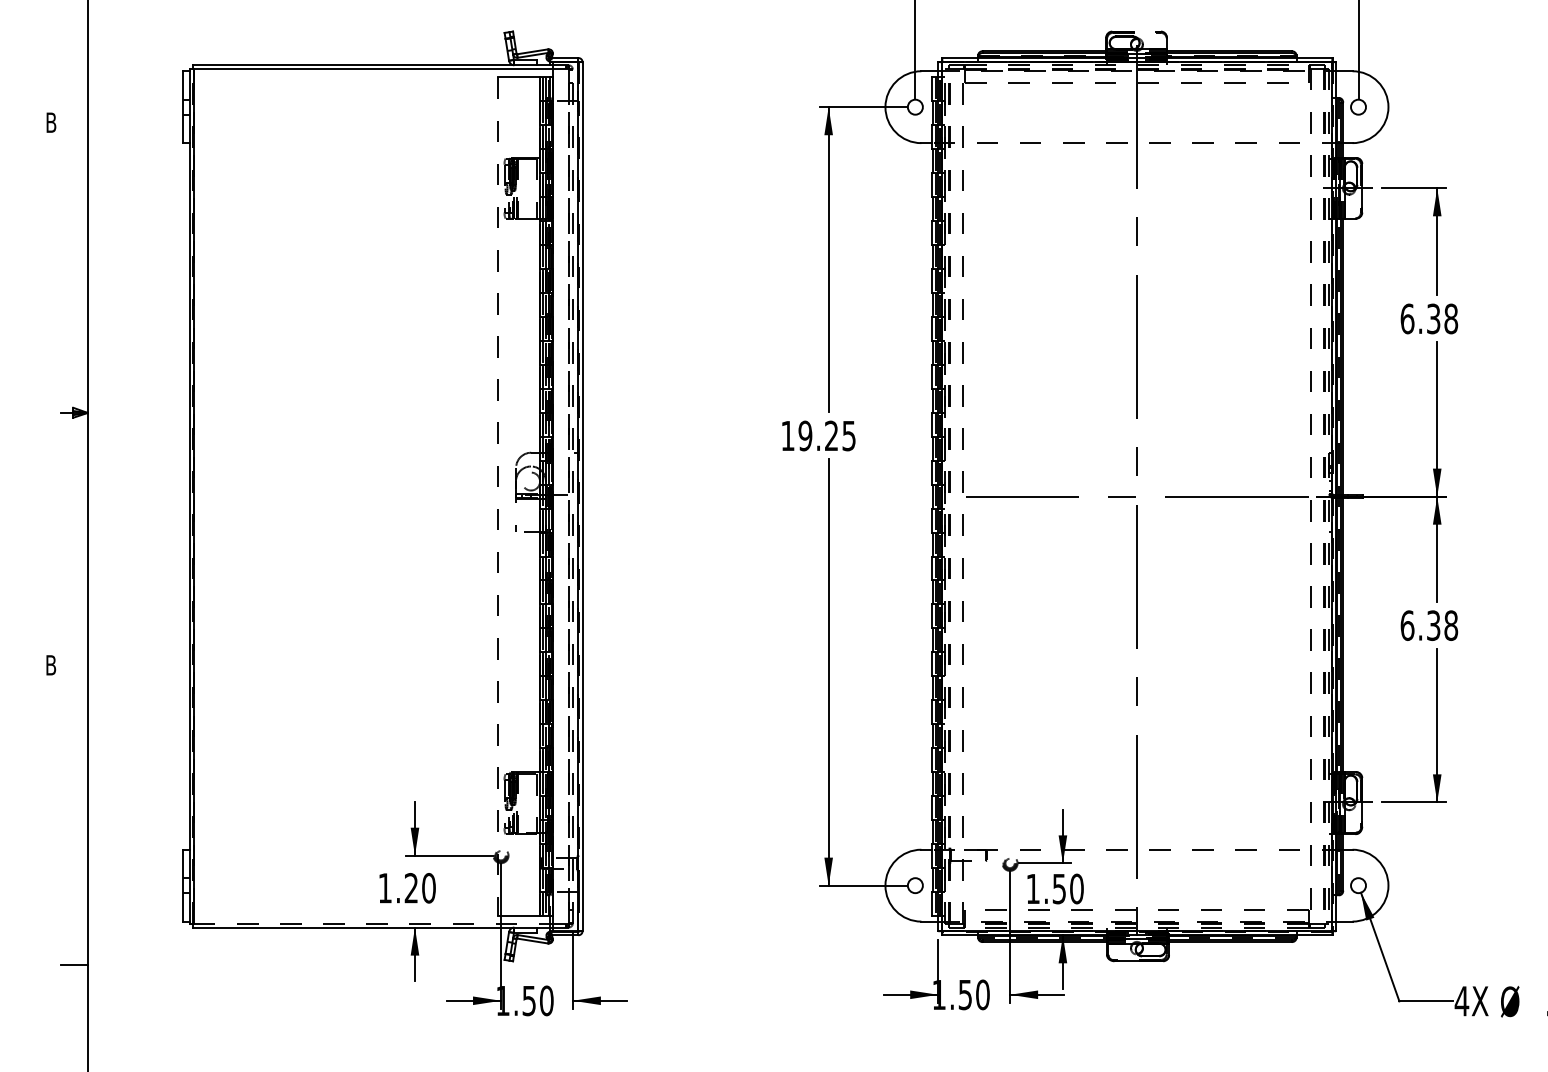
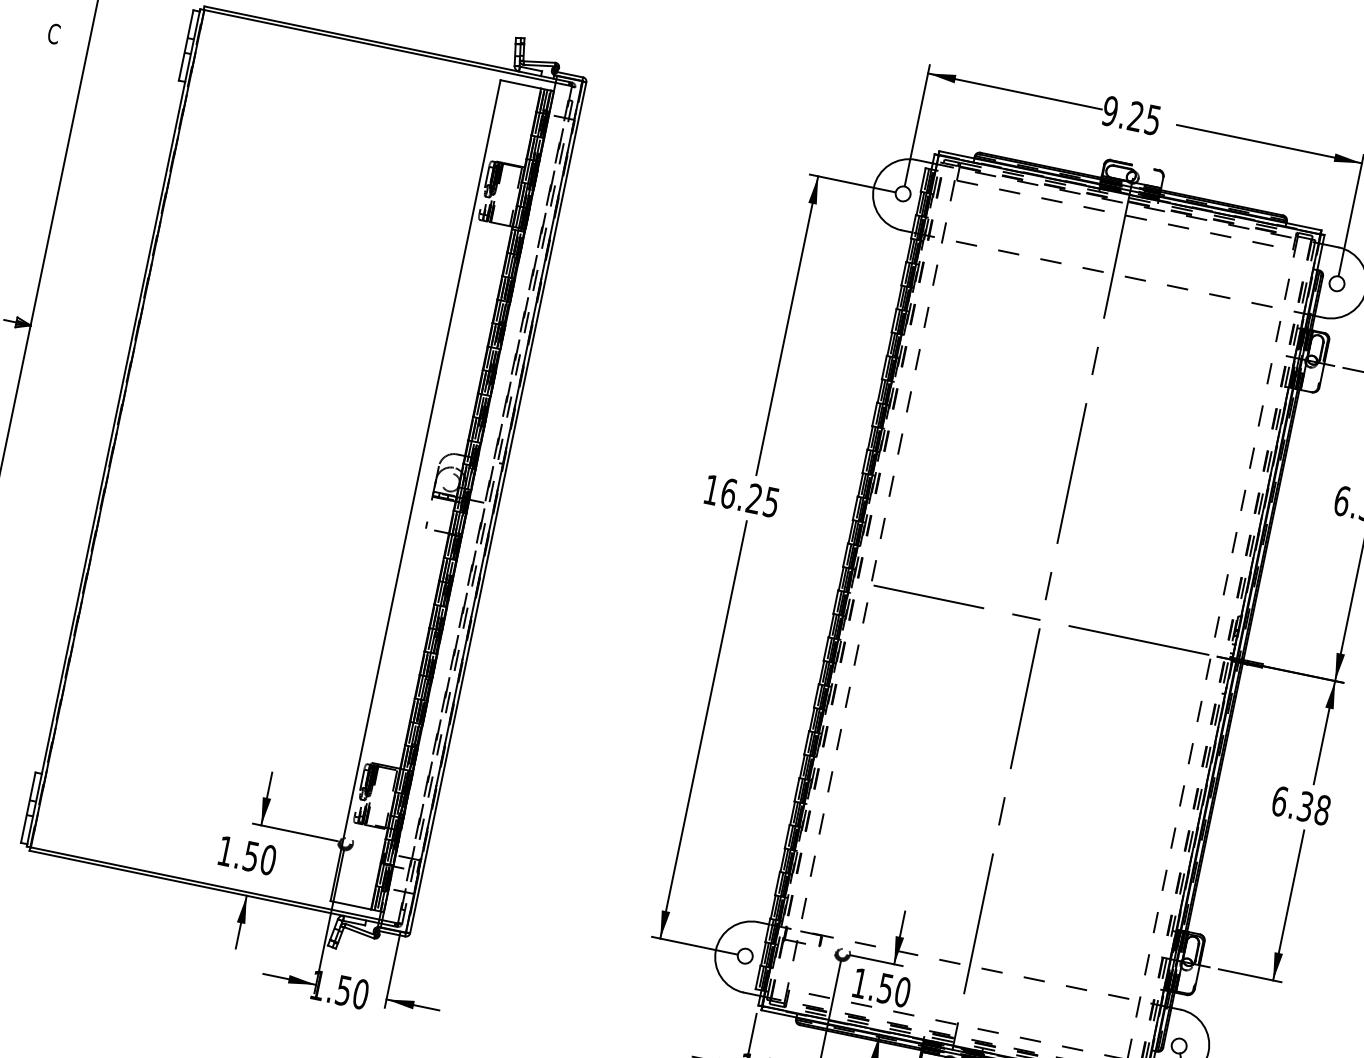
text: (51, 122) -> (54, 33), B -> C
text: (805, 435) -> (728, 493), 19.25 -> 16.25
line: (498, 497) -> (415, 491), dashed -> solid
text: (410, 888) -> (250, 856), 1.20 -> 1.50
line: (373, 923) -> (206, 883), dashed -> solid

